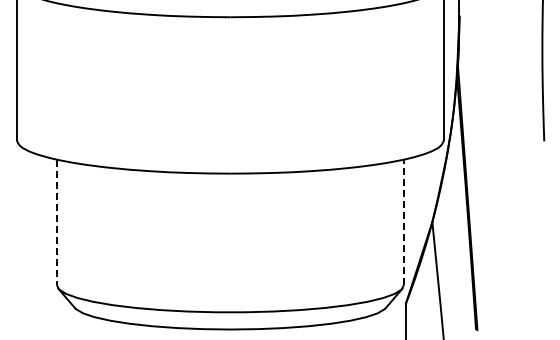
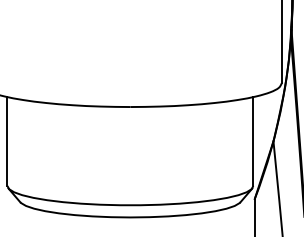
line: (56, 222) -> (7, 141), dashed -> solid
line: (403, 222) -> (253, 141), dashed -> solid

